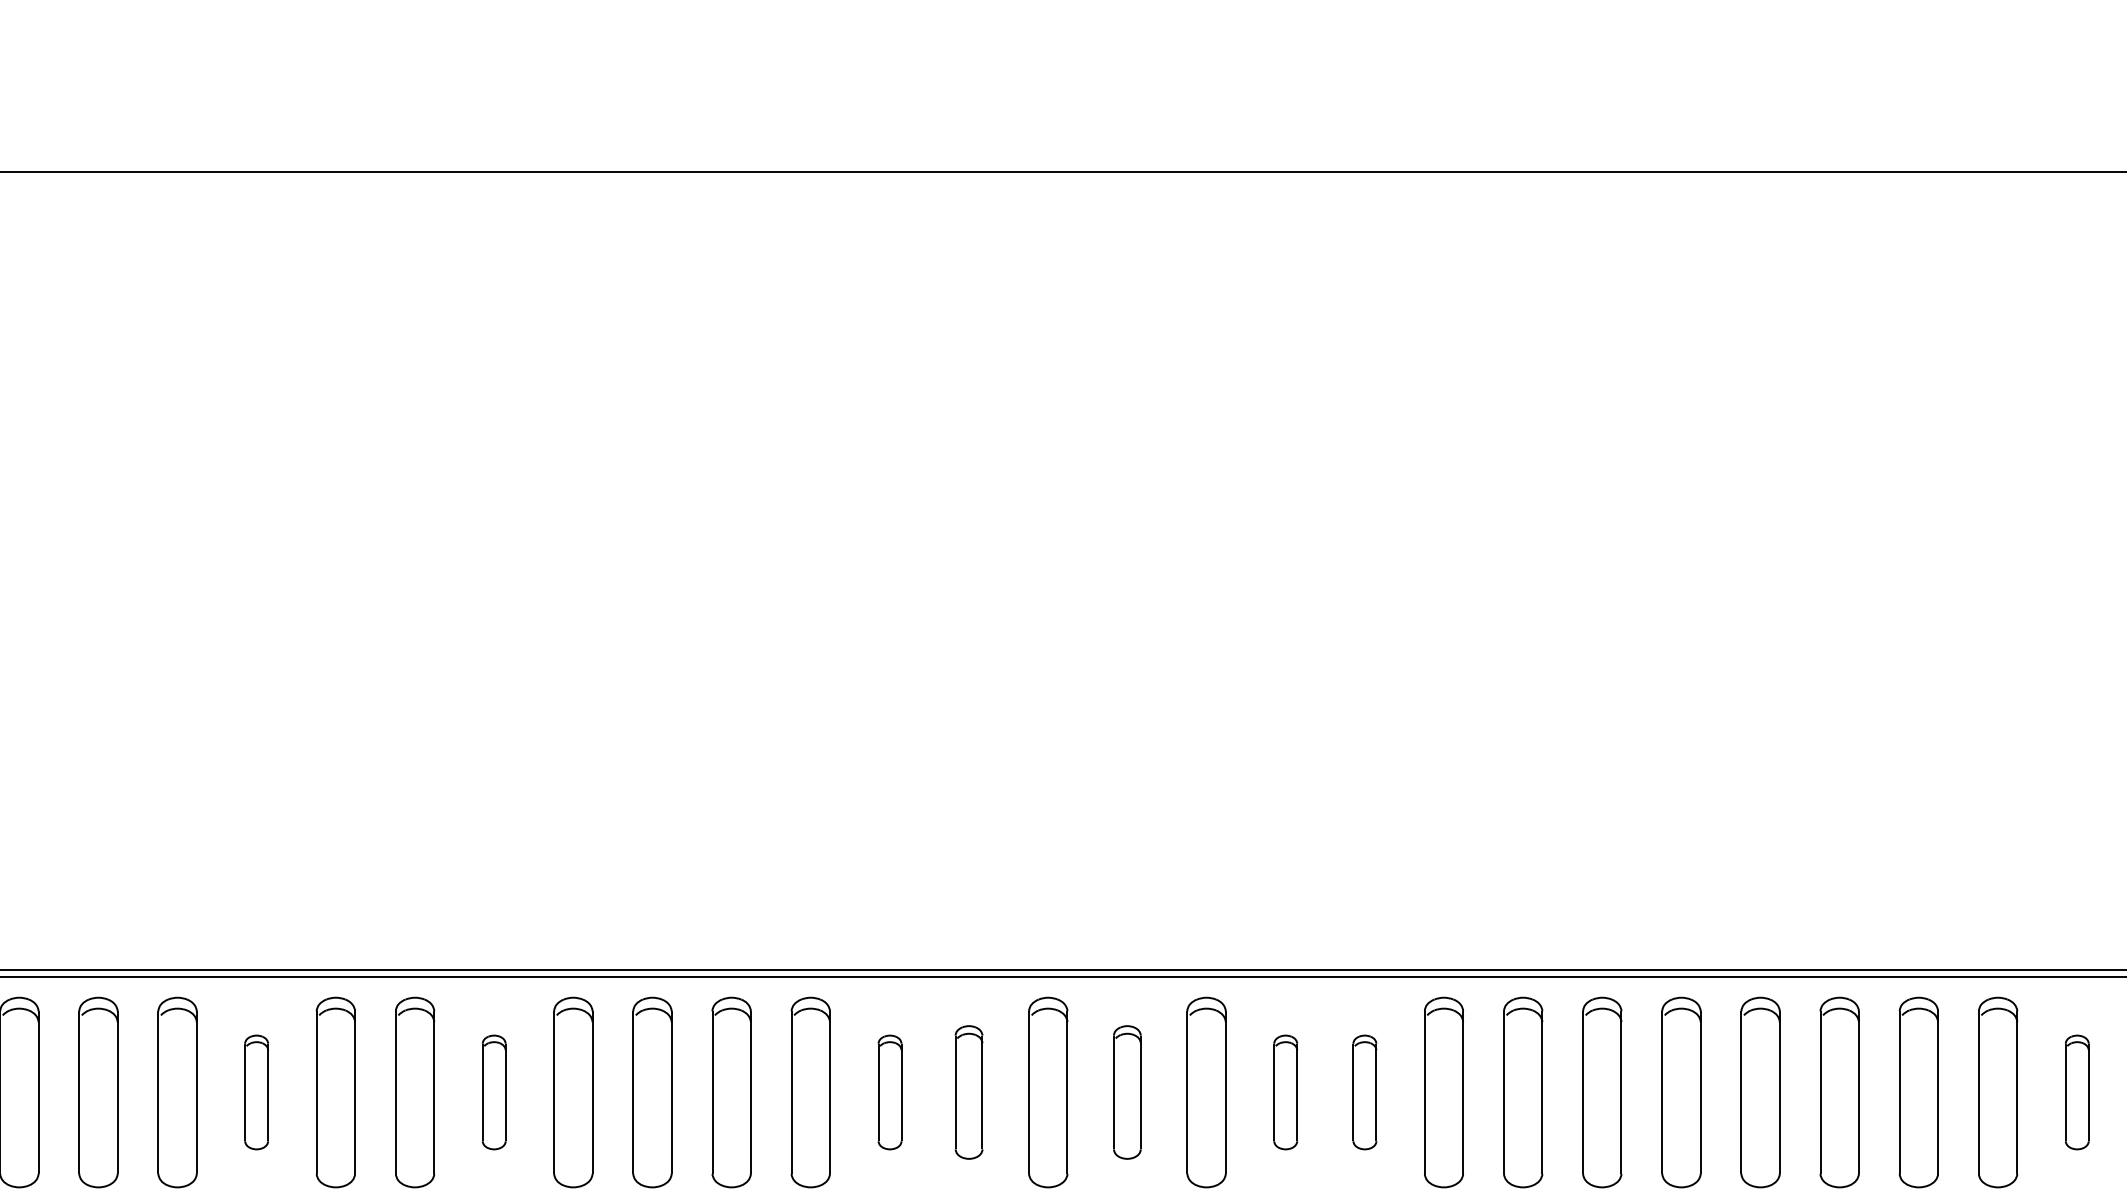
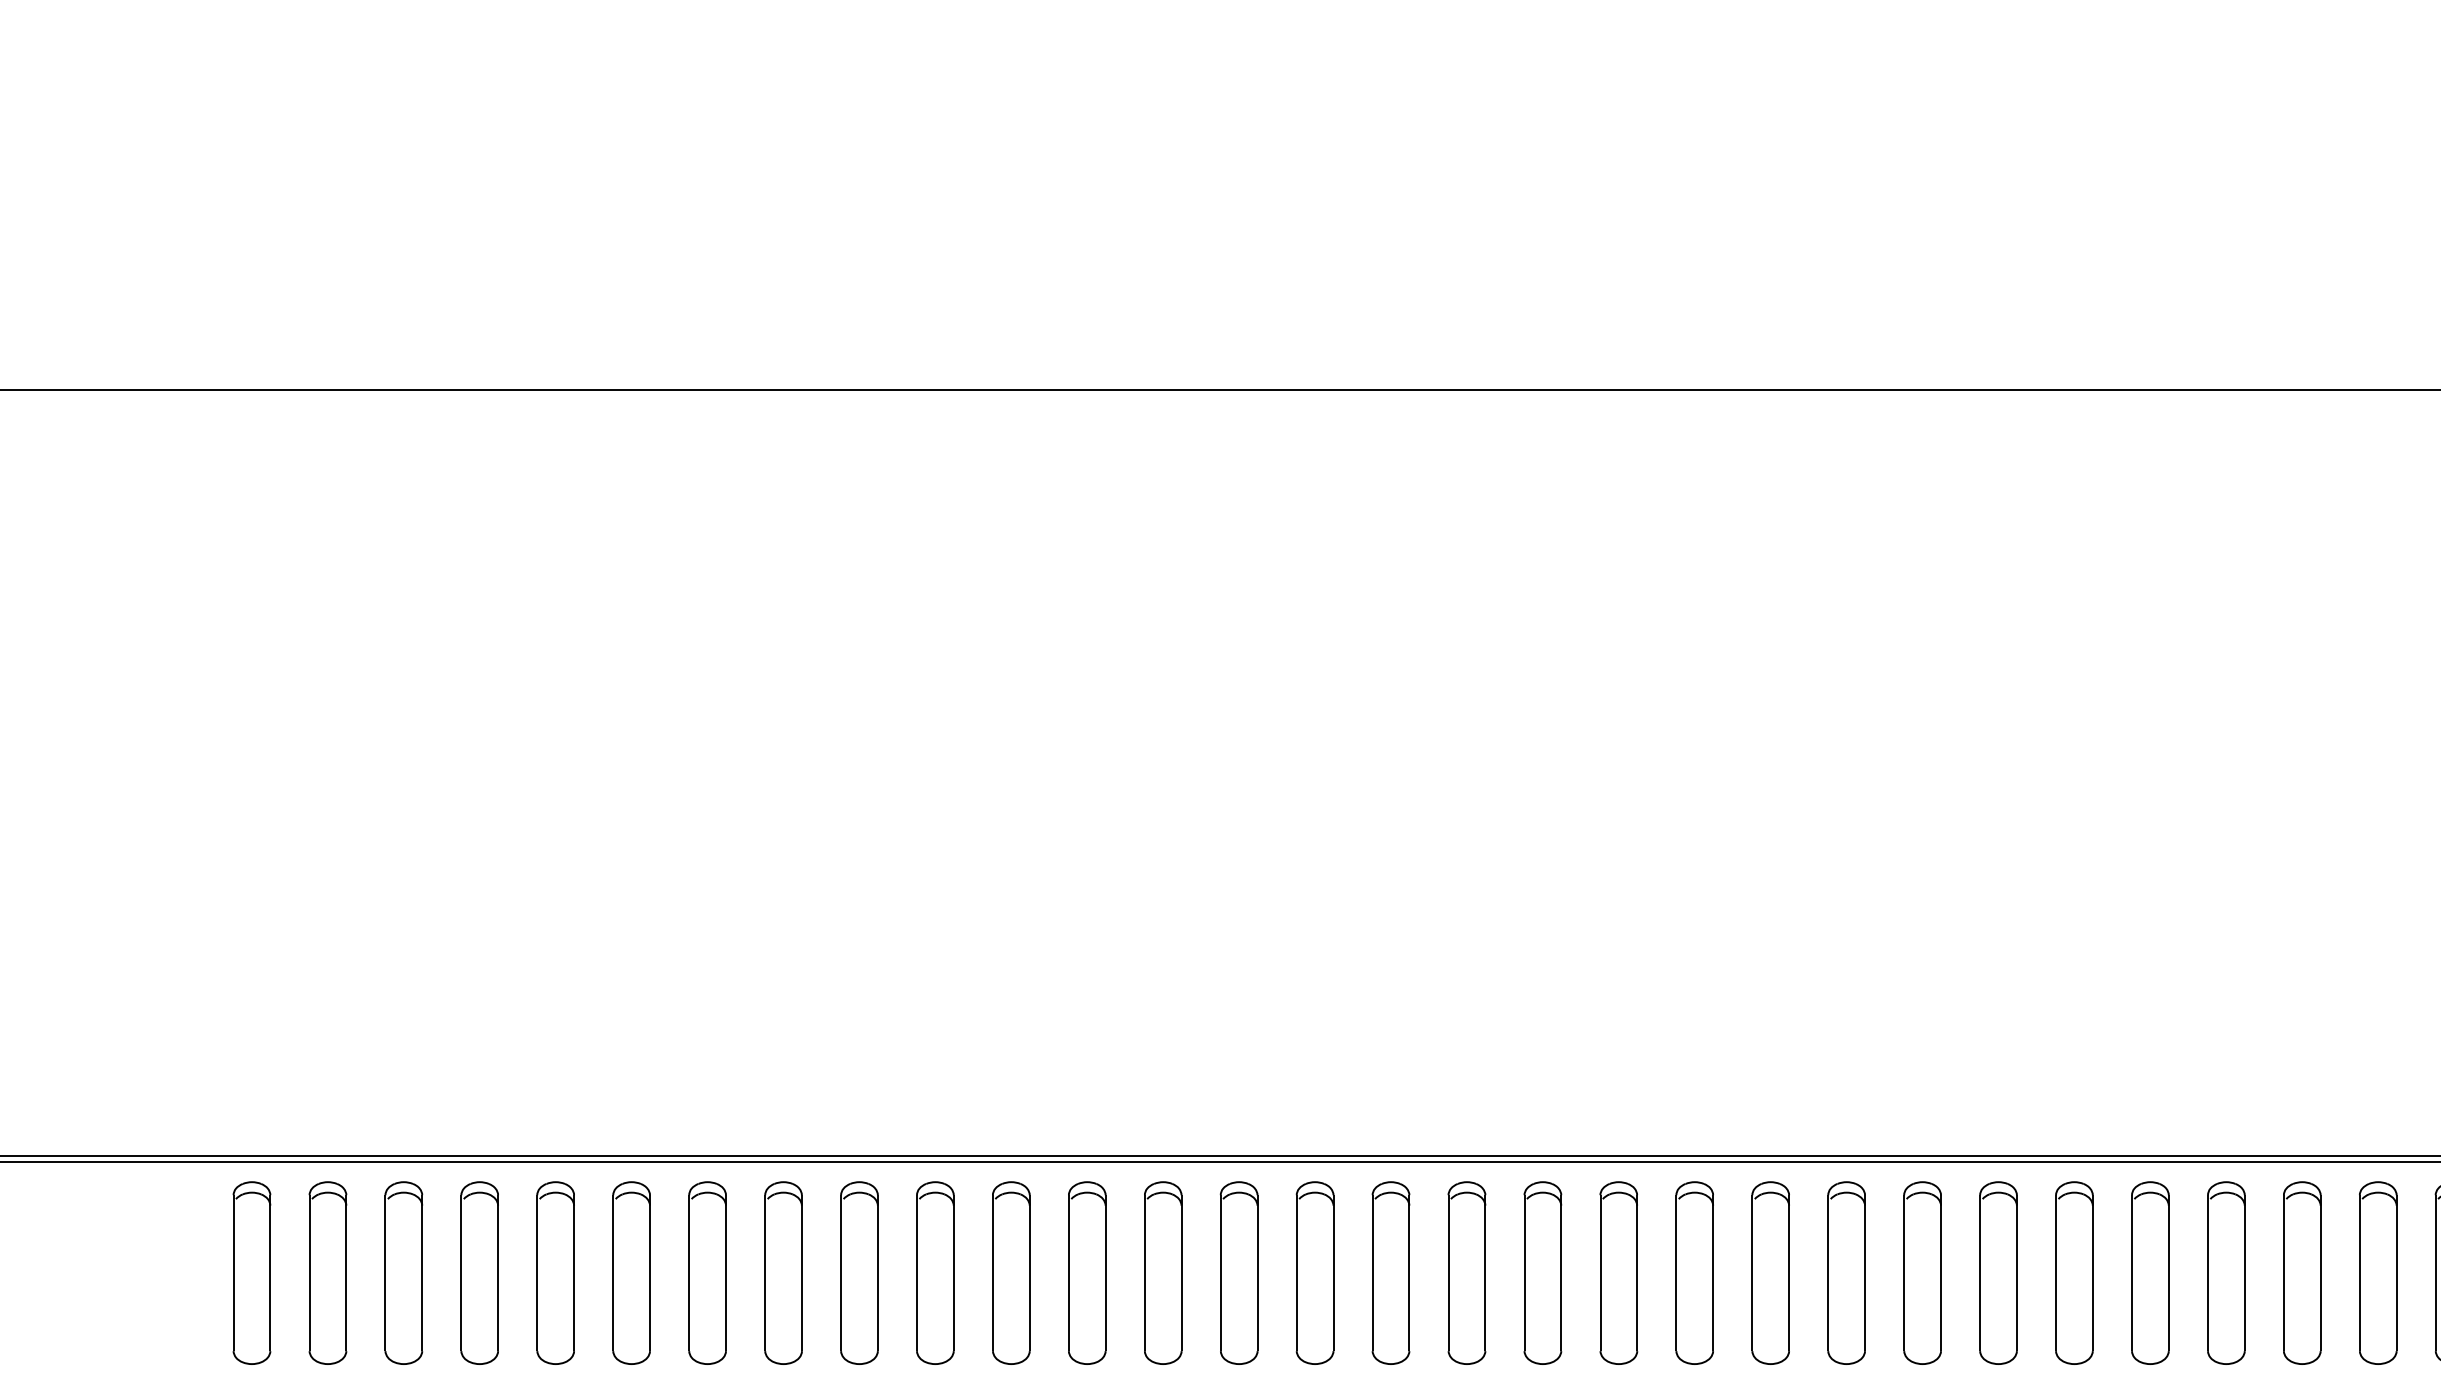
part: (256, 1091) -> (555, 1272), size x1.67
part: (494, 1091) -> (783, 1272), size x1.67
part: (890, 1091) -> (1163, 1272), size x1.67
part: (968, 1091) -> (1238, 1272), size x1.43
part: (1126, 1091) -> (1390, 1272), size x1.43
part: (1285, 1091) -> (1542, 1272), size x1.67
part: (1364, 1091) -> (1618, 1272), size x1.67
part: (2077, 1091) -> (2302, 1272), size x1.67

